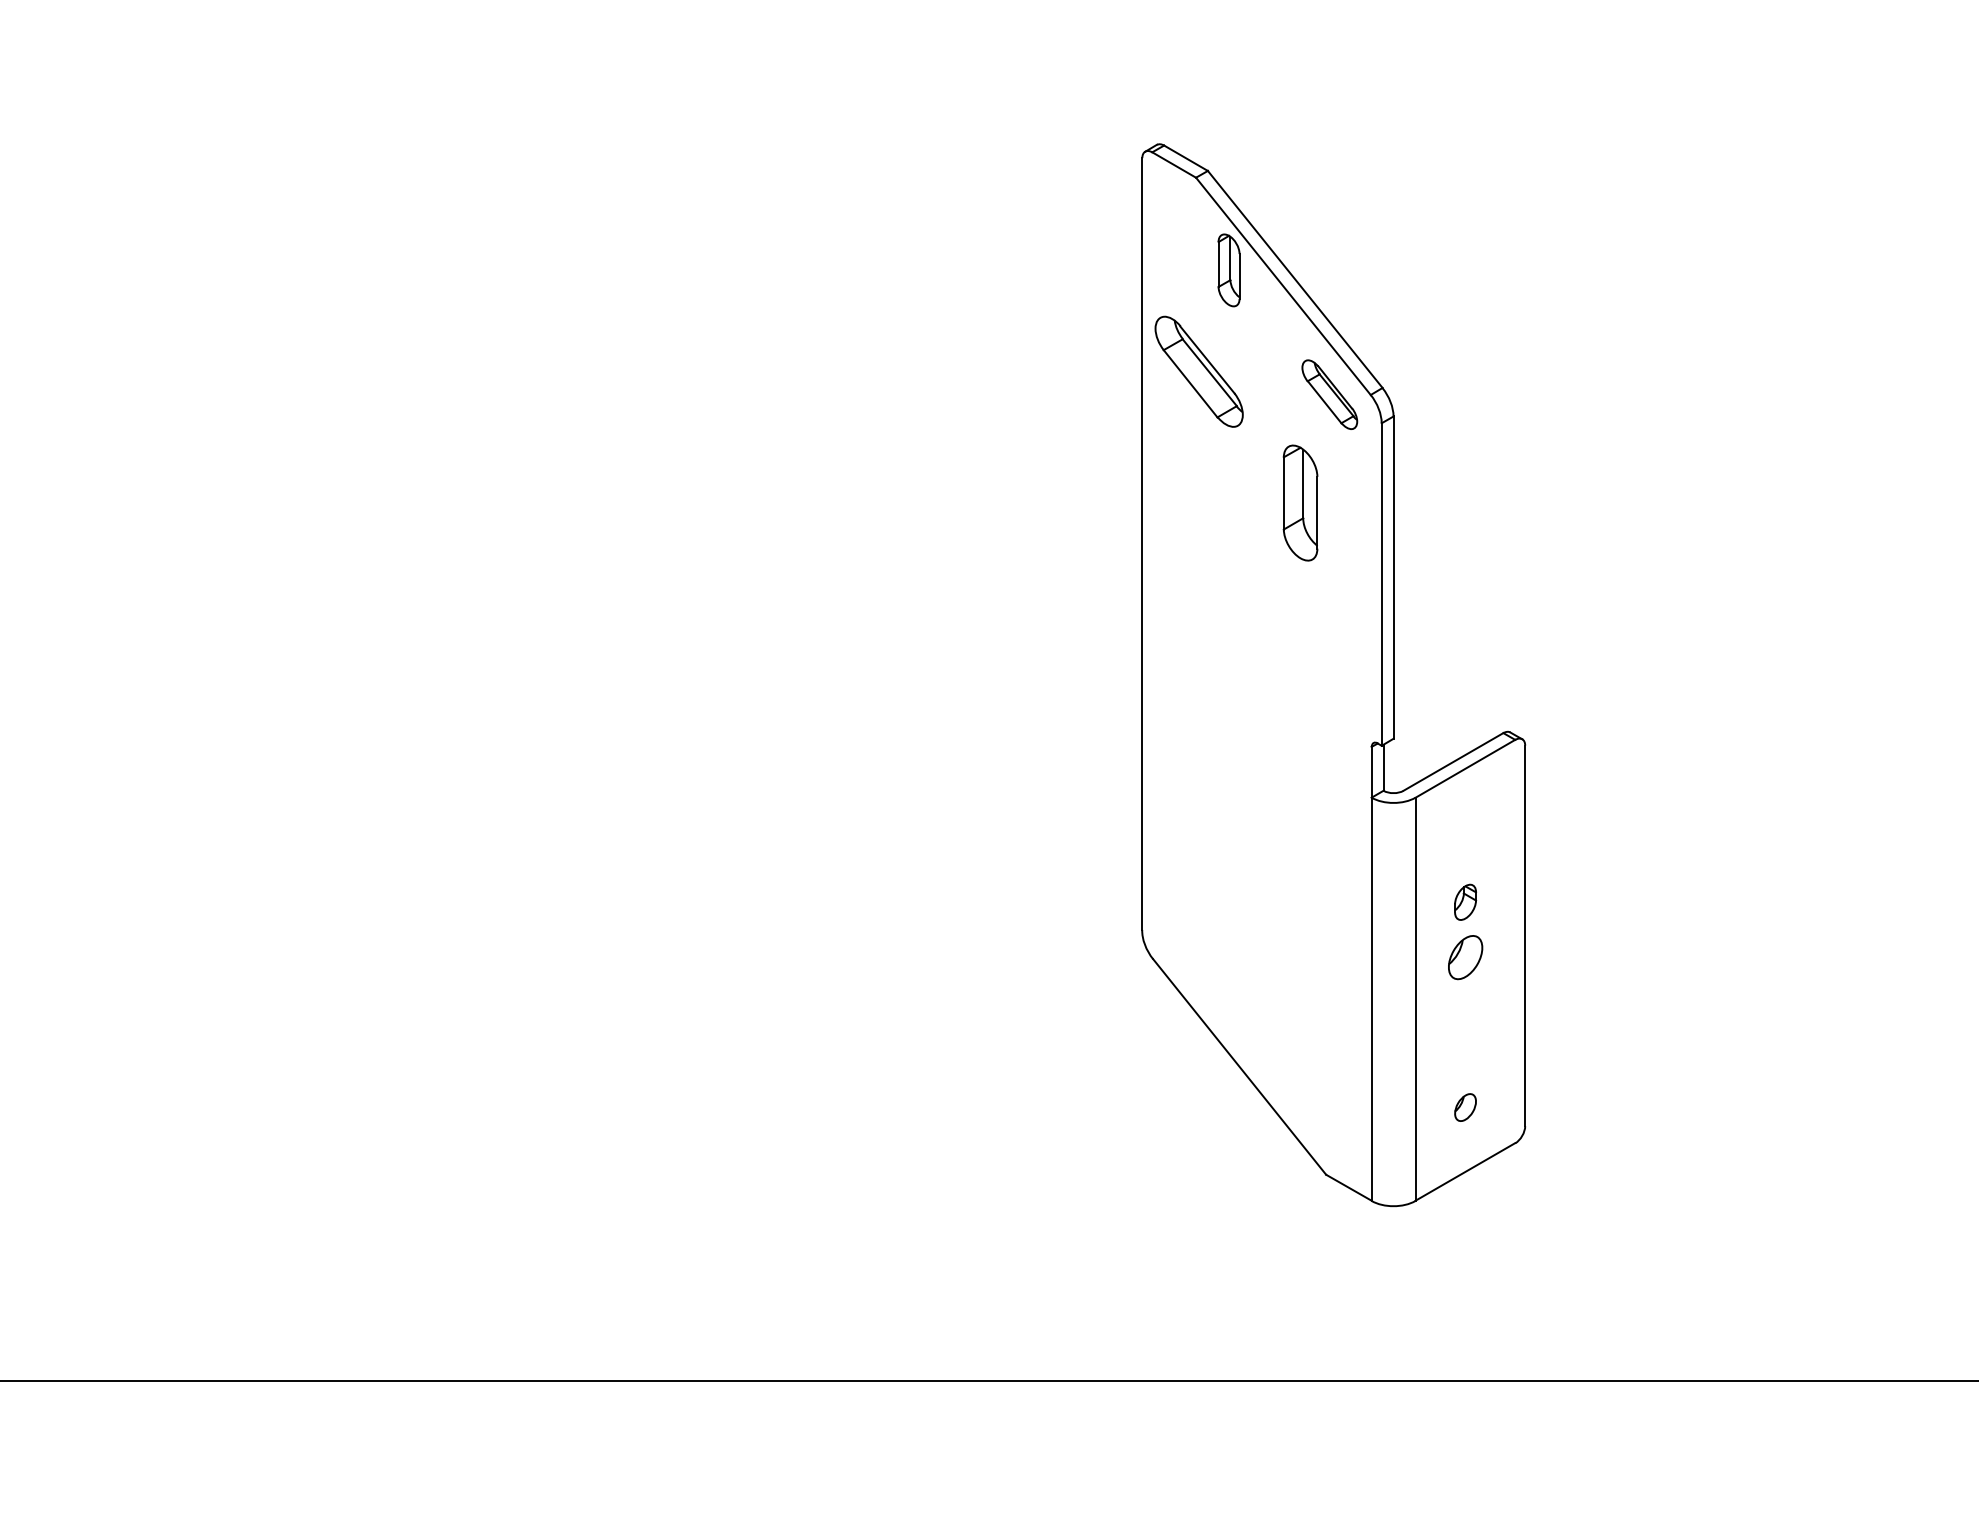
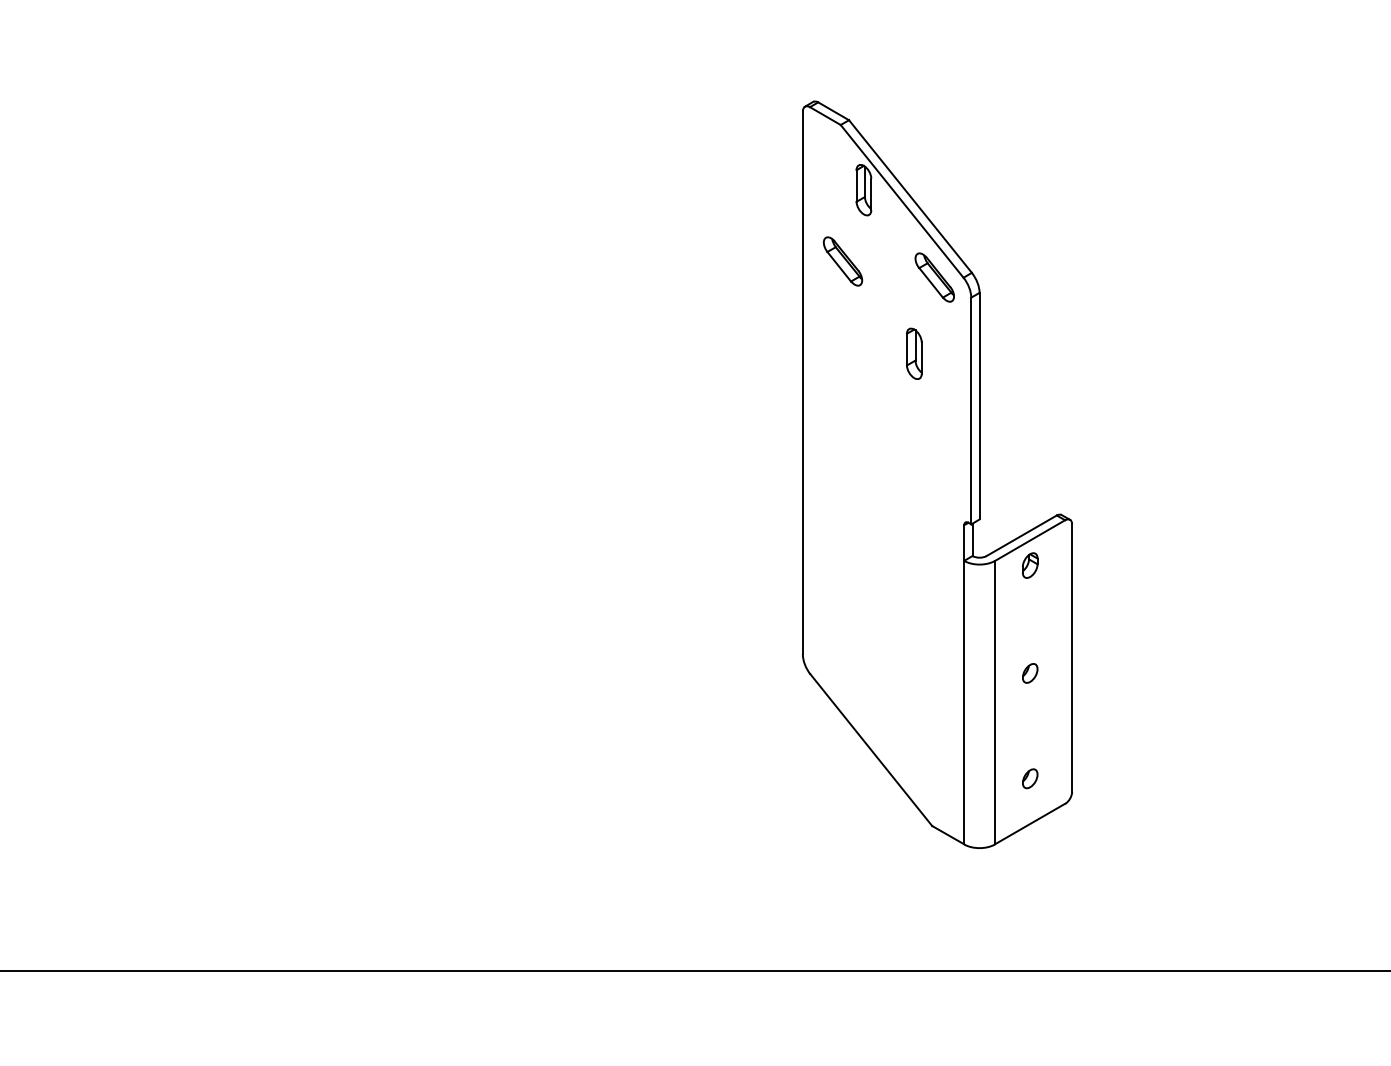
part: (1199, 371) -> (843, 261), size x0.62
part: (1300, 503) -> (914, 354), size x0.62
part: (1465, 901) -> (1030, 564), moved
part: (1465, 957) -> (1030, 673), size x0.62

